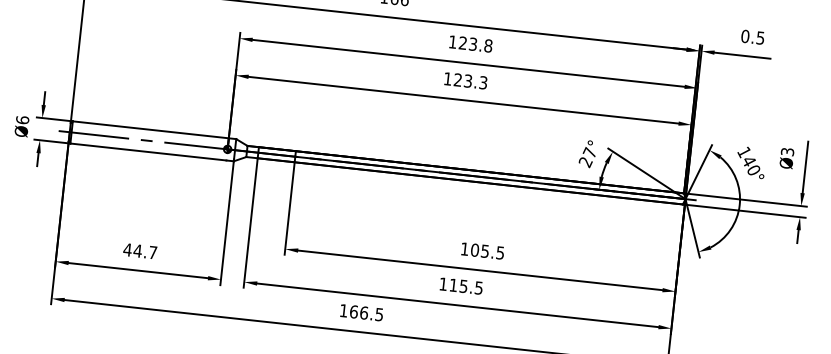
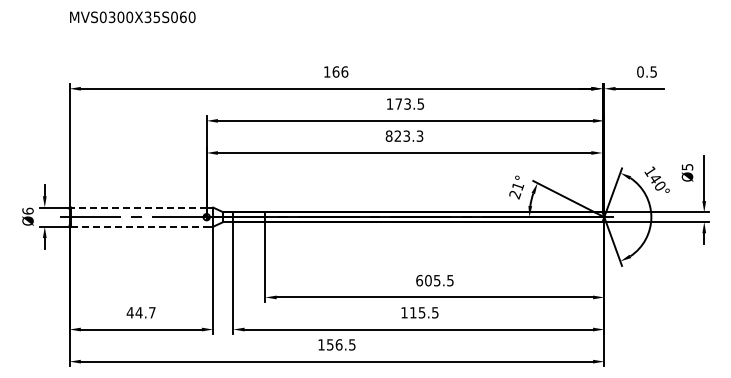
text: (475, 43) -> (409, 103), 123.8 -> 173.5
text: (447, 78) -> (388, 135), 123.3 -> 823.3
line: (150, 129) -> (138, 207), solid -> dashed
line: (147, 151) -> (138, 226), solid -> dashed
text: (589, 151) -> (517, 185), 27° -> 21°
text: (786, 152) -> (686, 167), Ø3 -> Ø5
text: (464, 248) -> (419, 280), 105.5 -> 605.5
text: (354, 311) -> (330, 344), 166.5 -> 156.5

